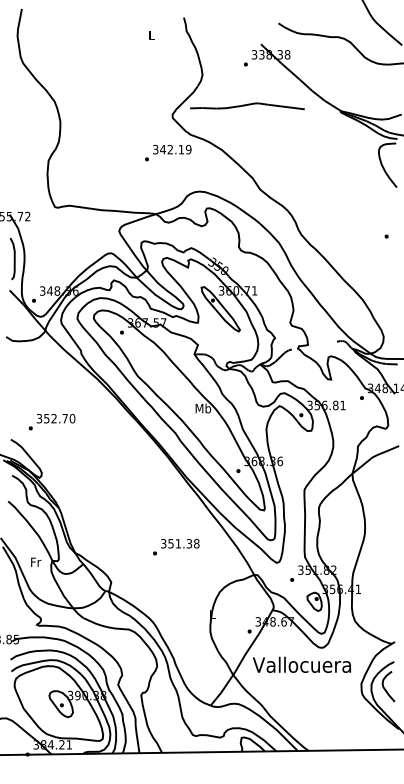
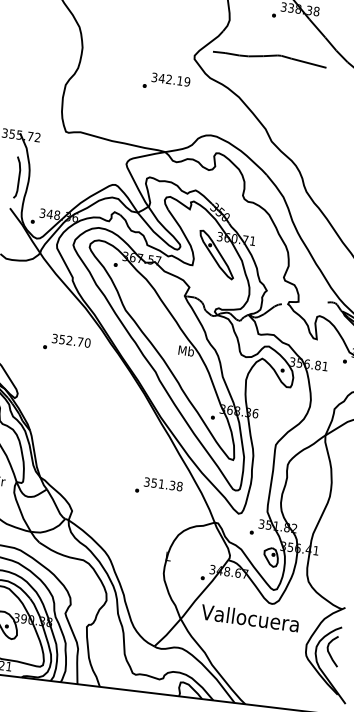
text: (168, 152) -> (166, 82), moved
text: (51, 421) -> (66, 343), moved
text: (176, 547) -> (159, 487), moved

